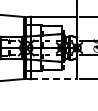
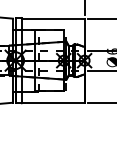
line: (54, 79) -> (53, 103), dashed -> solid

